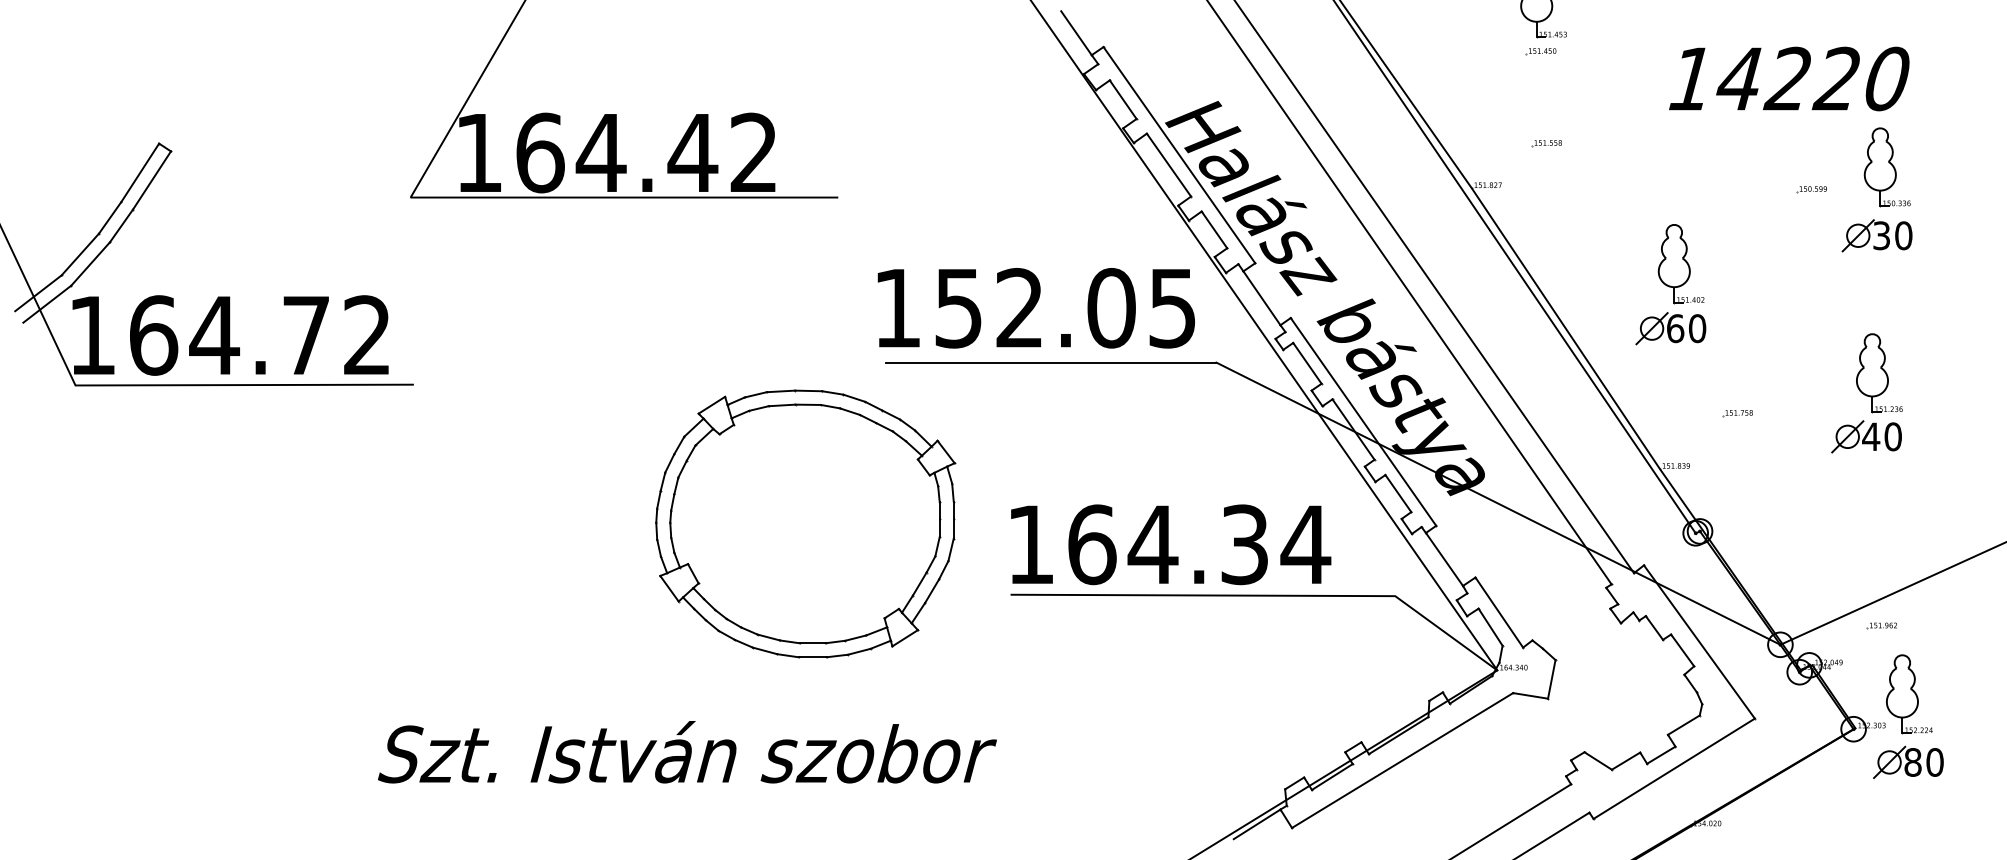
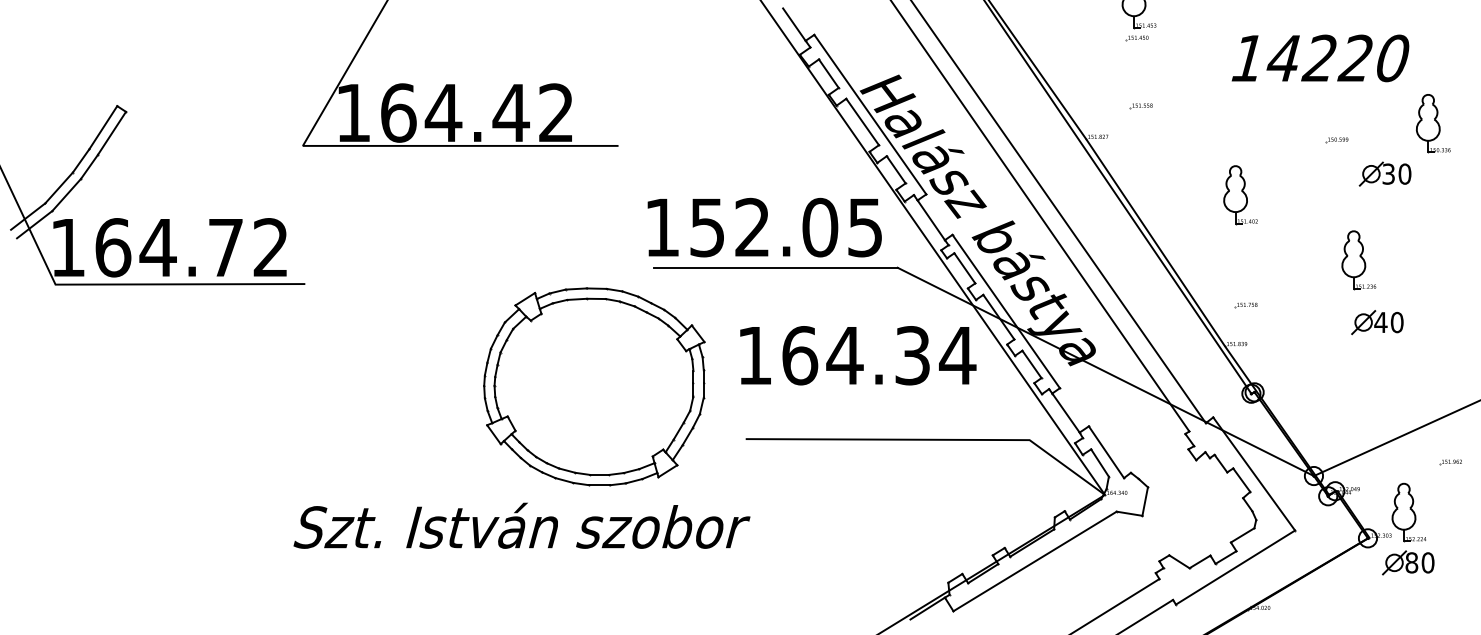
part: (1886, 167) -> (1432, 123), moved
part: (1670, 328) -> (1232, 242), removed
part: (1879, 373) -> (1359, 260), moved
part: (1737, 413) -> (1246, 305), moved
text: (1171, 544) -> (858, 355), moved
part: (1881, 625) -> (1450, 461), moved
text: (687, 752) -> (522, 526), moved

